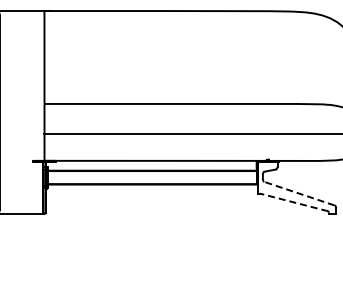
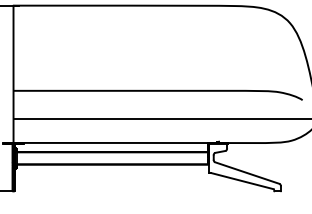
line: (299, 193) -> (247, 172), dashed -> solid
line: (293, 202) -> (241, 181), dashed -> solid

